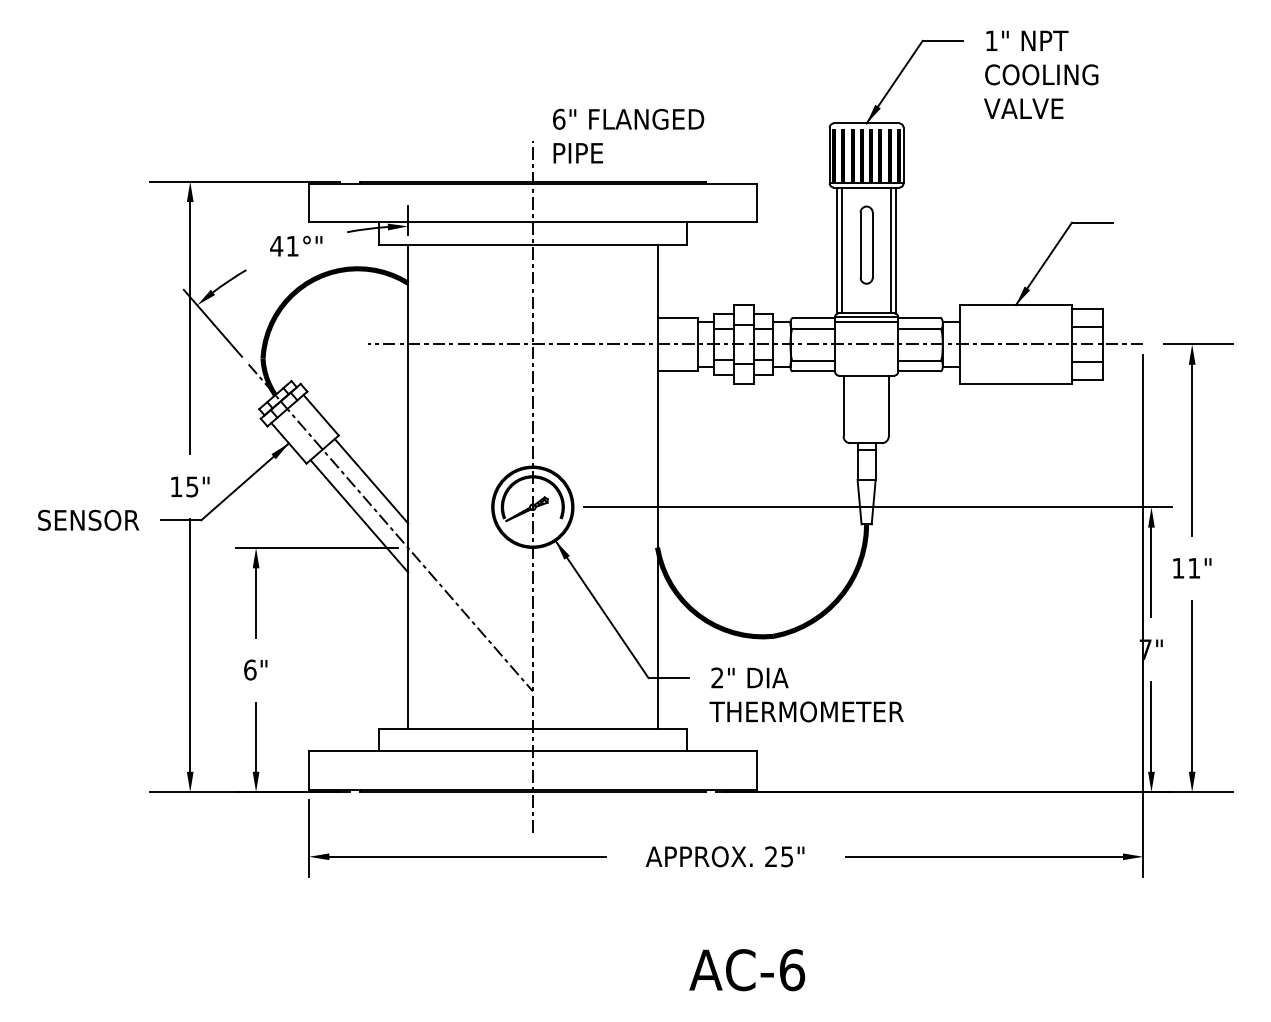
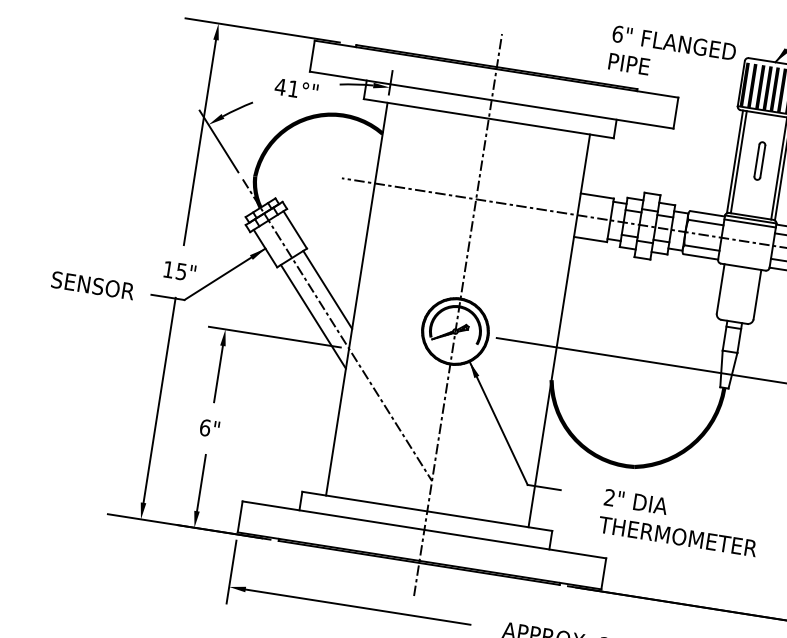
text: (628, 135) -> (672, 56), moved
part: (866, 244) -> (759, 160), size x0.6
text: (806, 694) -> (679, 522), moved

